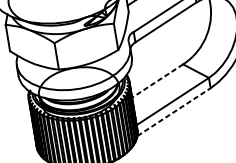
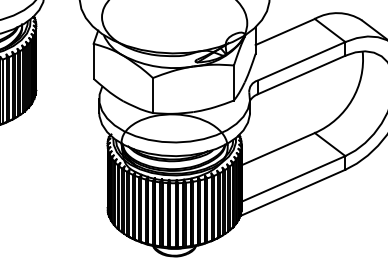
line: (157, 81) -> (278, 149), dashed -> solid
line: (174, 111) -> (293, 192), dashed -> solid

